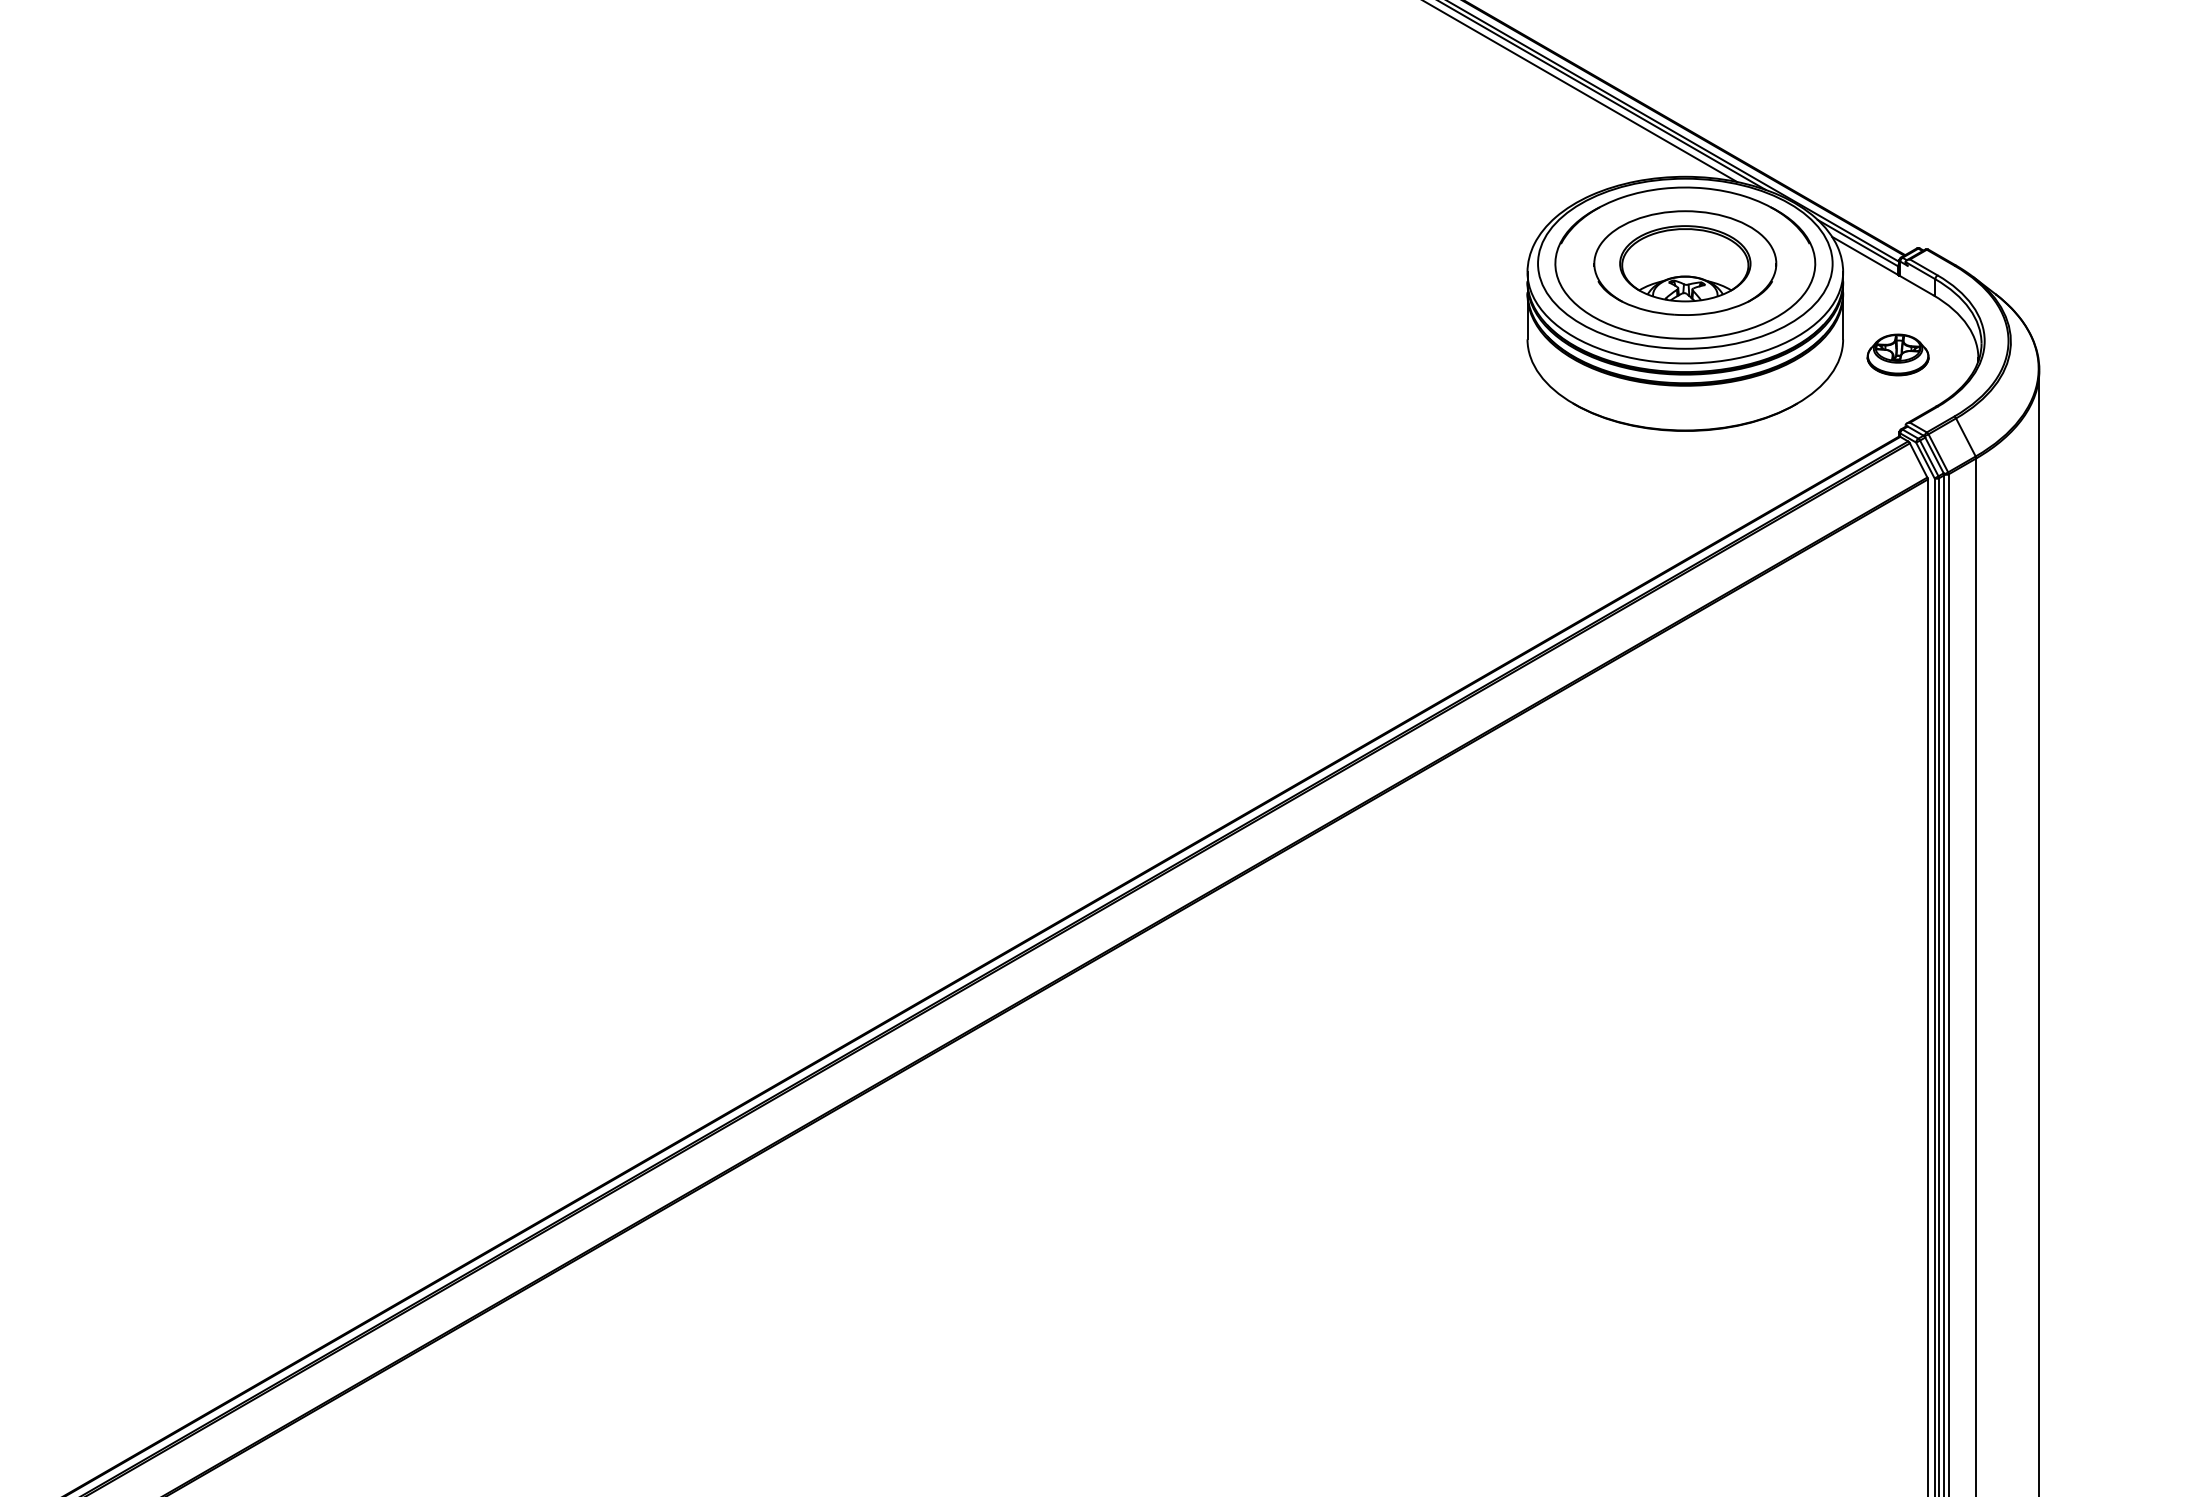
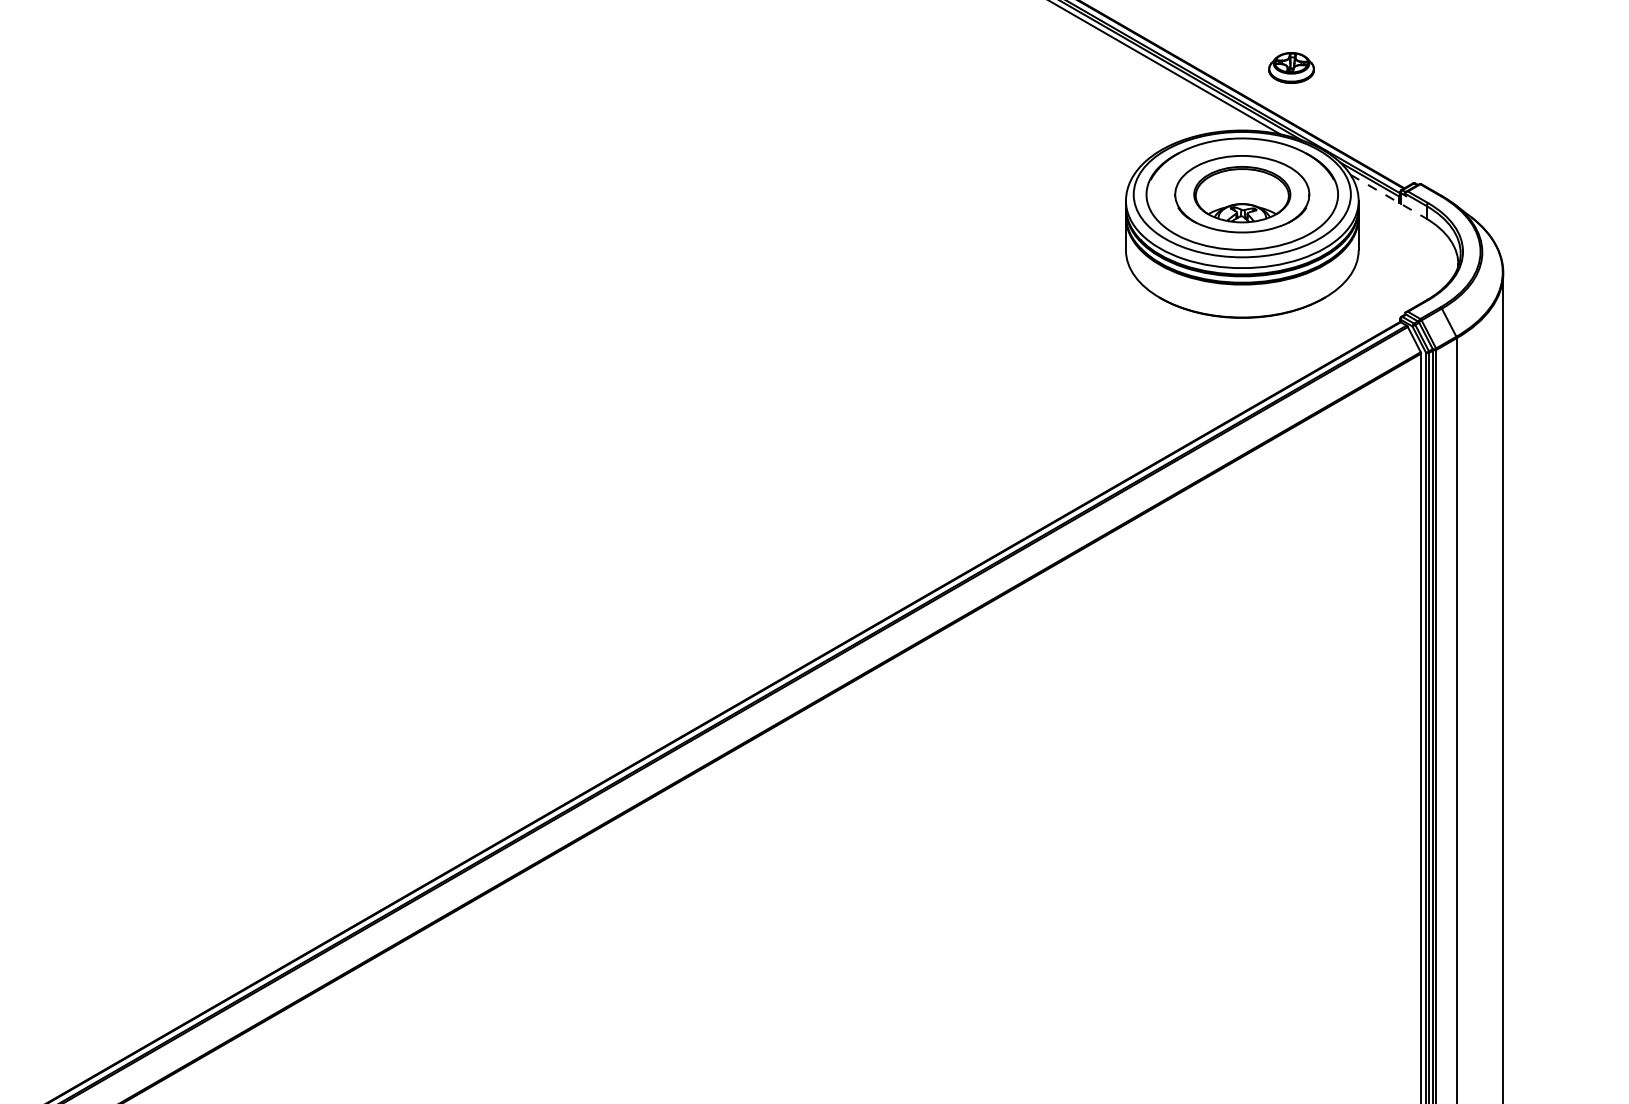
line: (1883, 266) -> (1388, 196), solid -> dashed
part: (1897, 354) -> (1291, 67), moved

